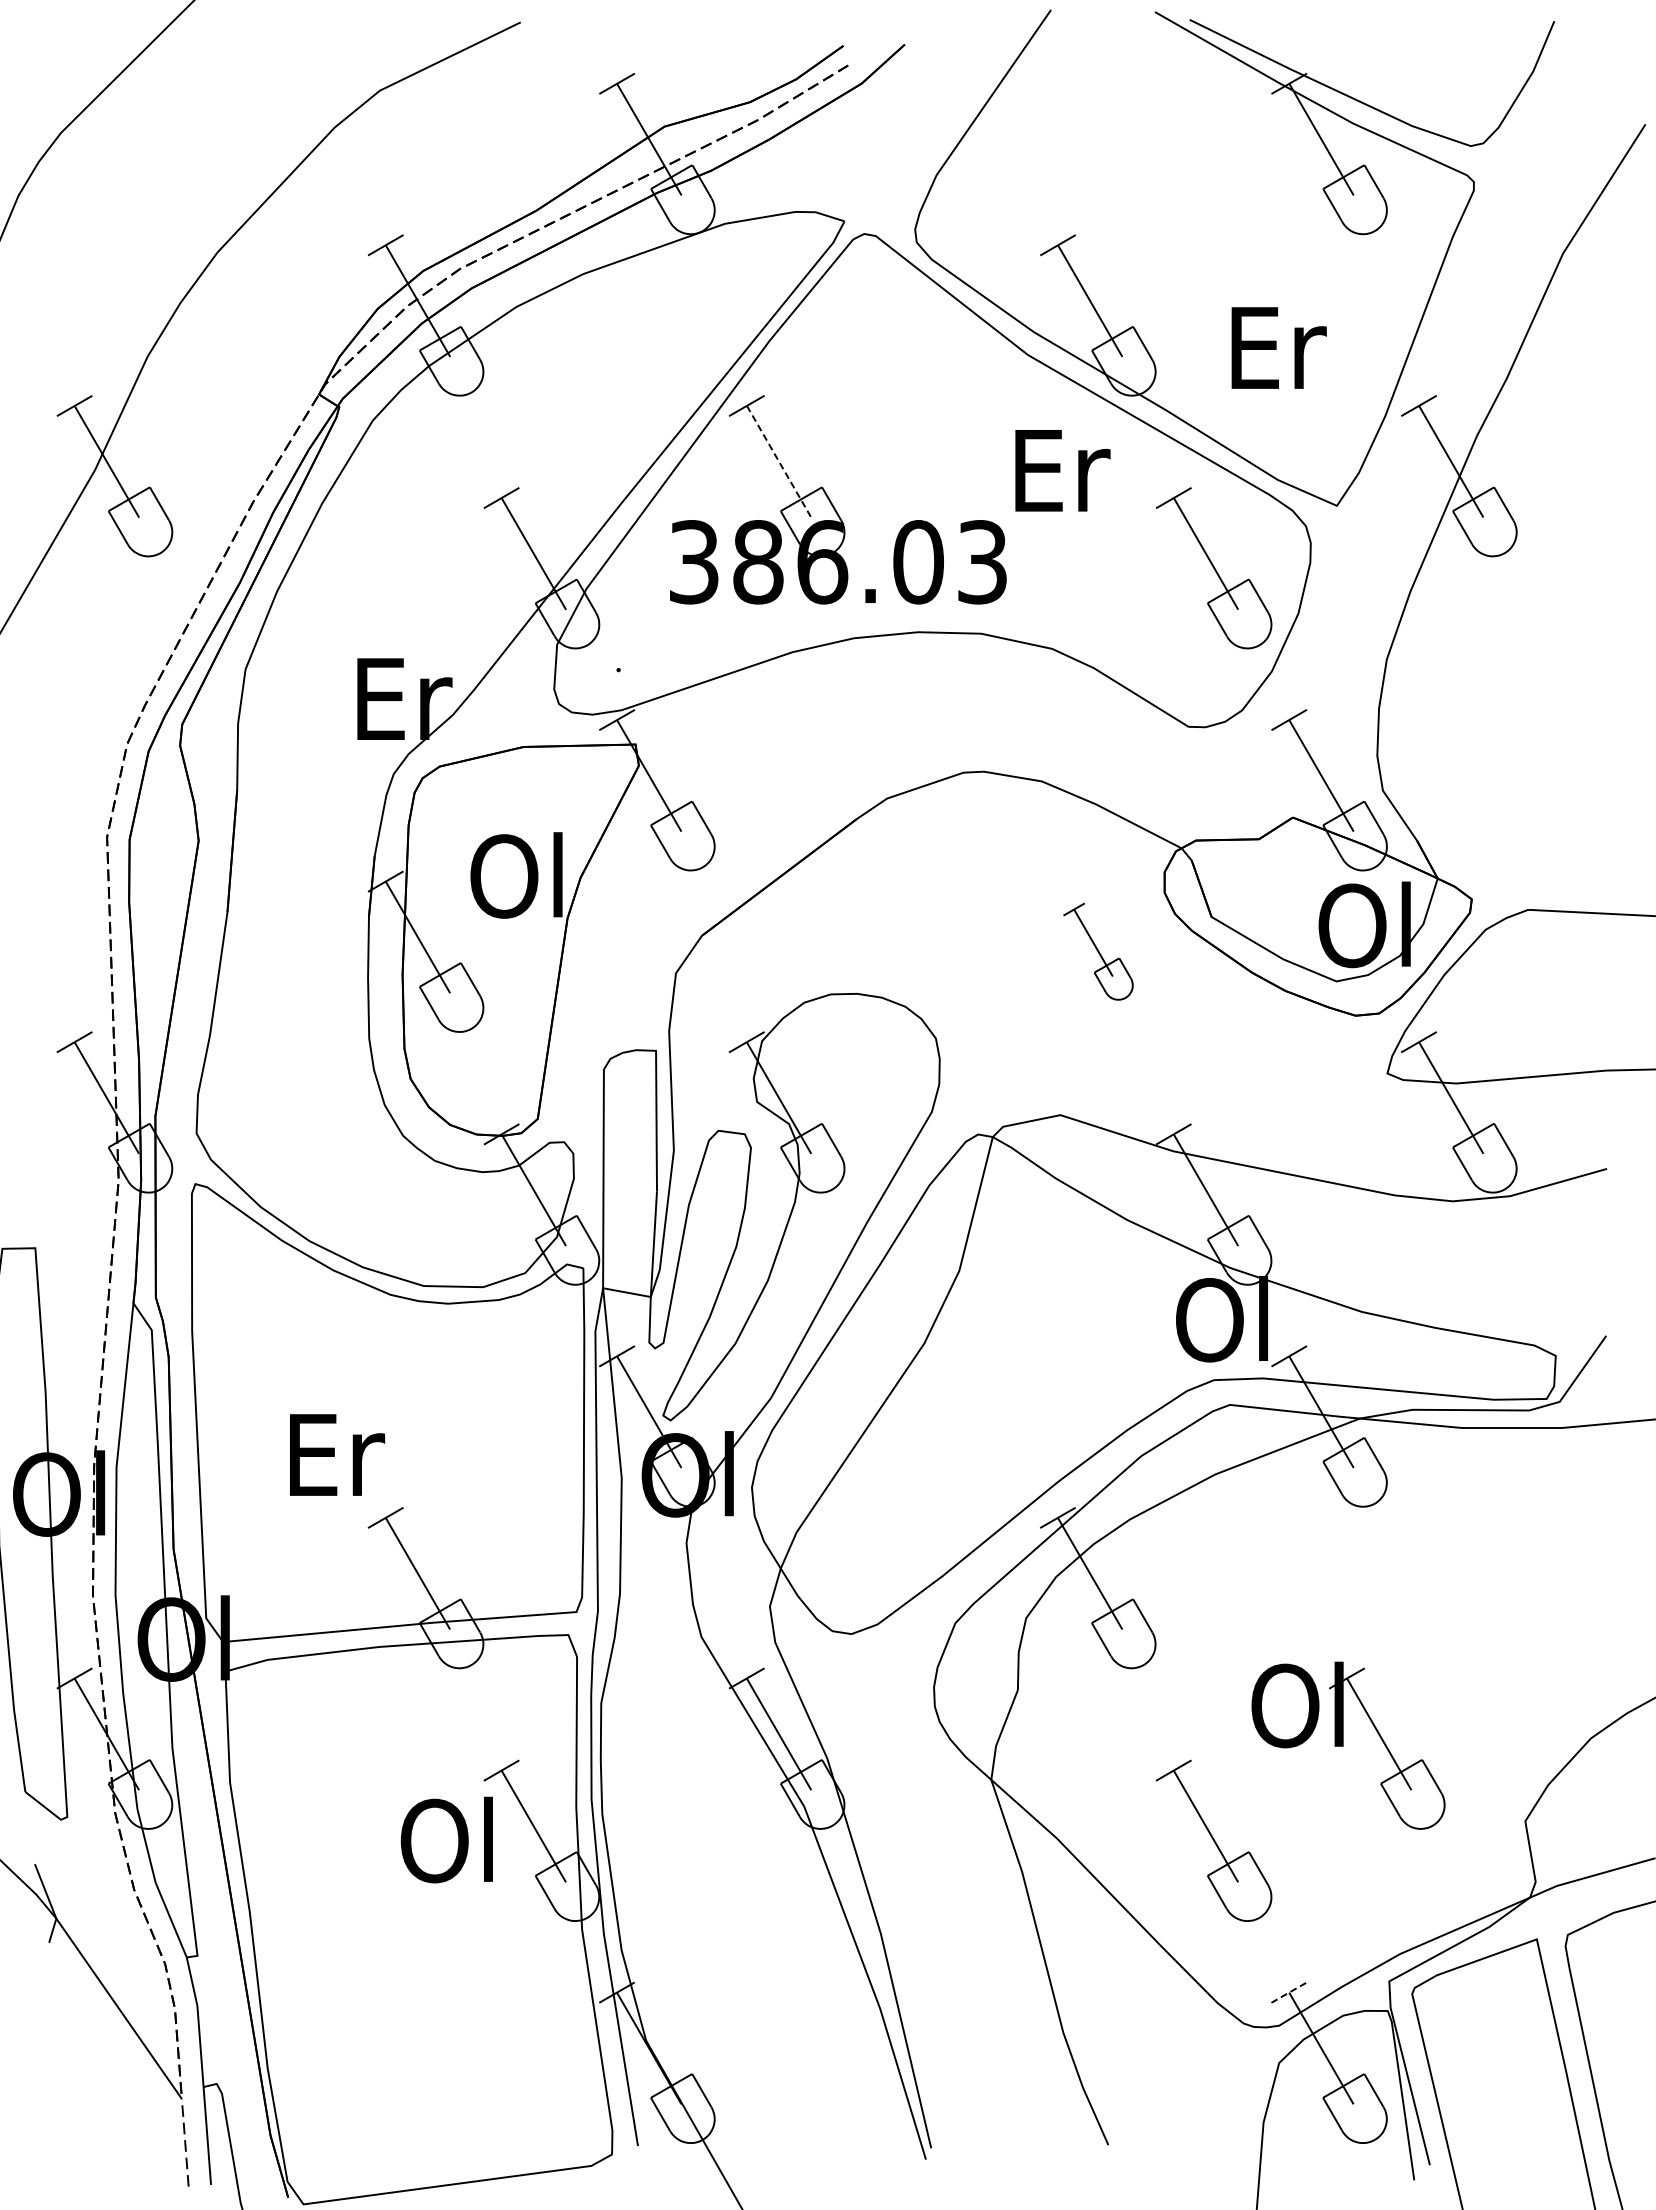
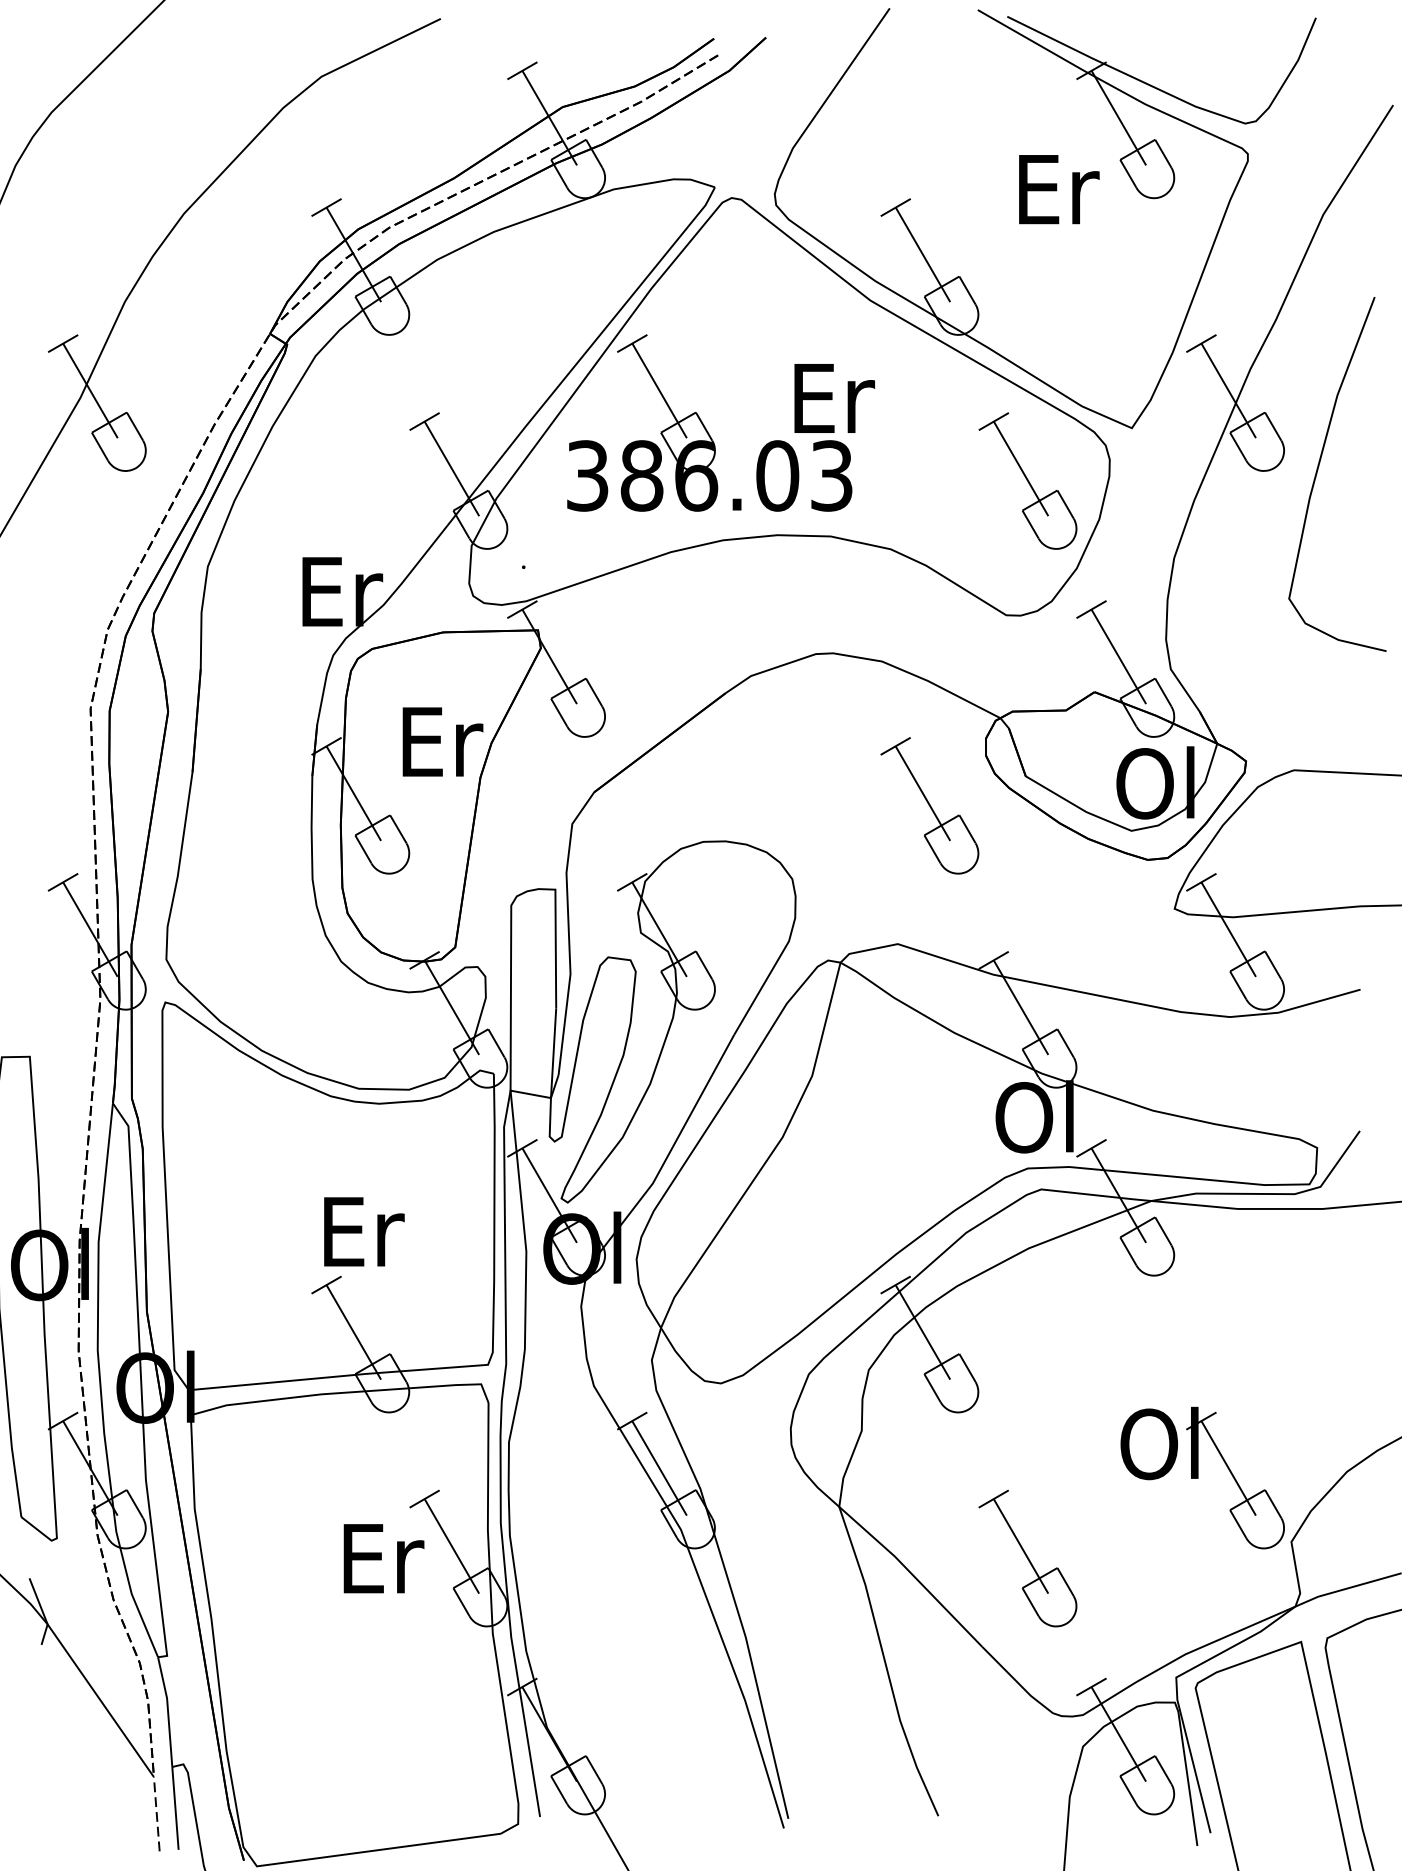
text: (1278, 347) -> (1058, 189), moved
line: (779, 462) -> (659, 391), dashed -> solid
text: (1062, 470) -> (834, 398), moved
curve: (1557, 554) -> (1318, 469), added
text: (520, 875) -> (440, 741), Ol -> Er
part: (1098, 951) -> (930, 805), size x1.67
text: (337, 1454) -> (364, 1231), moved
part: (1348, 1745) -> (1202, 1477), moved
text: (450, 1839) -> (381, 1557), Ol -> Er
line: (1289, 1992) -> (1091, 1686), dashed -> solid

